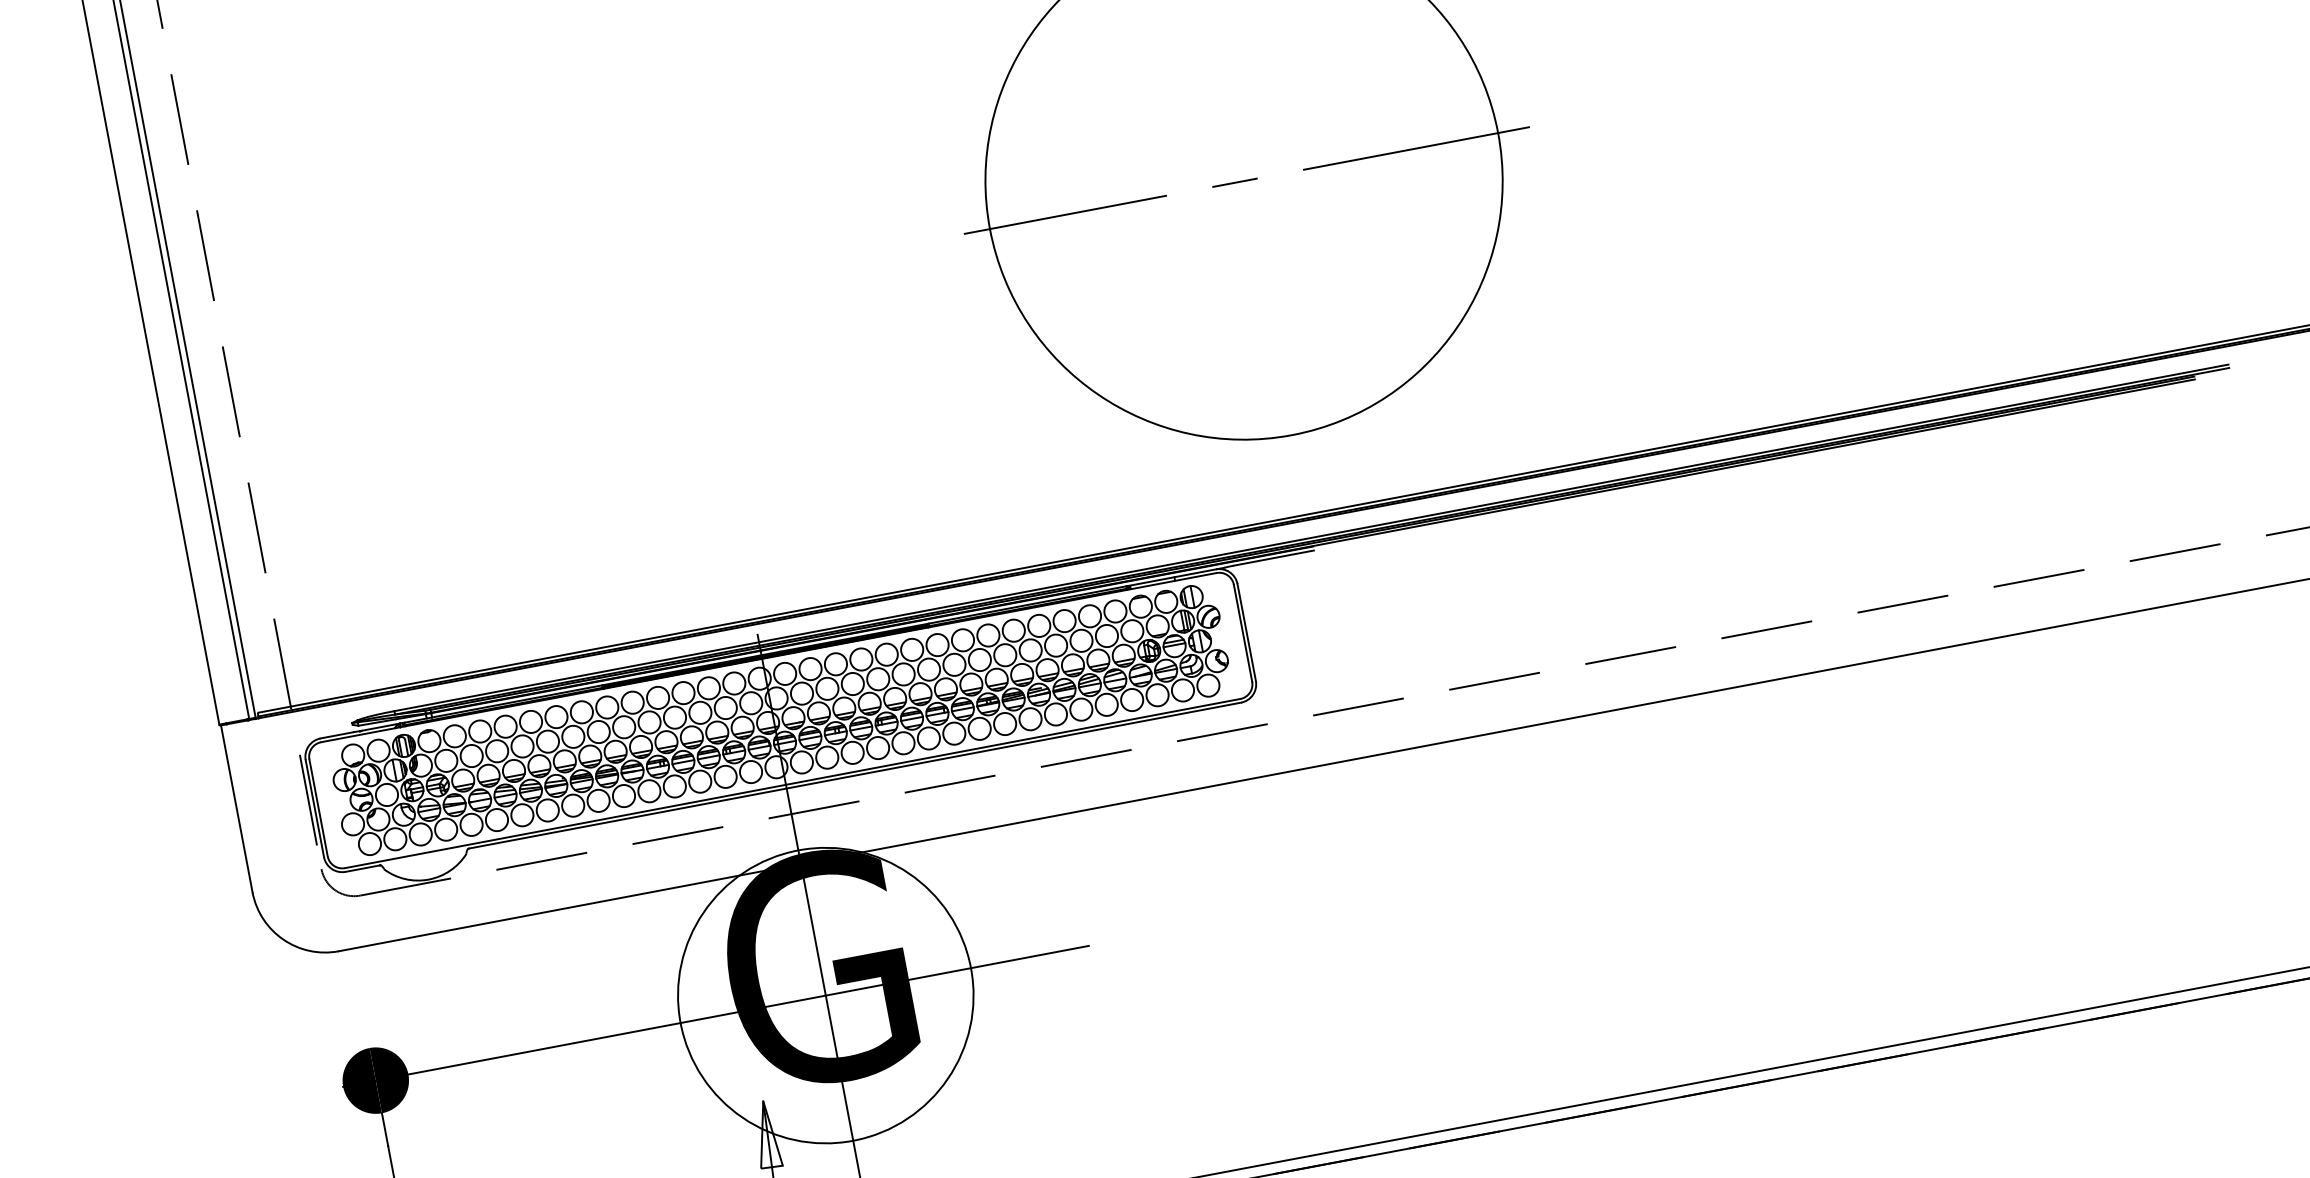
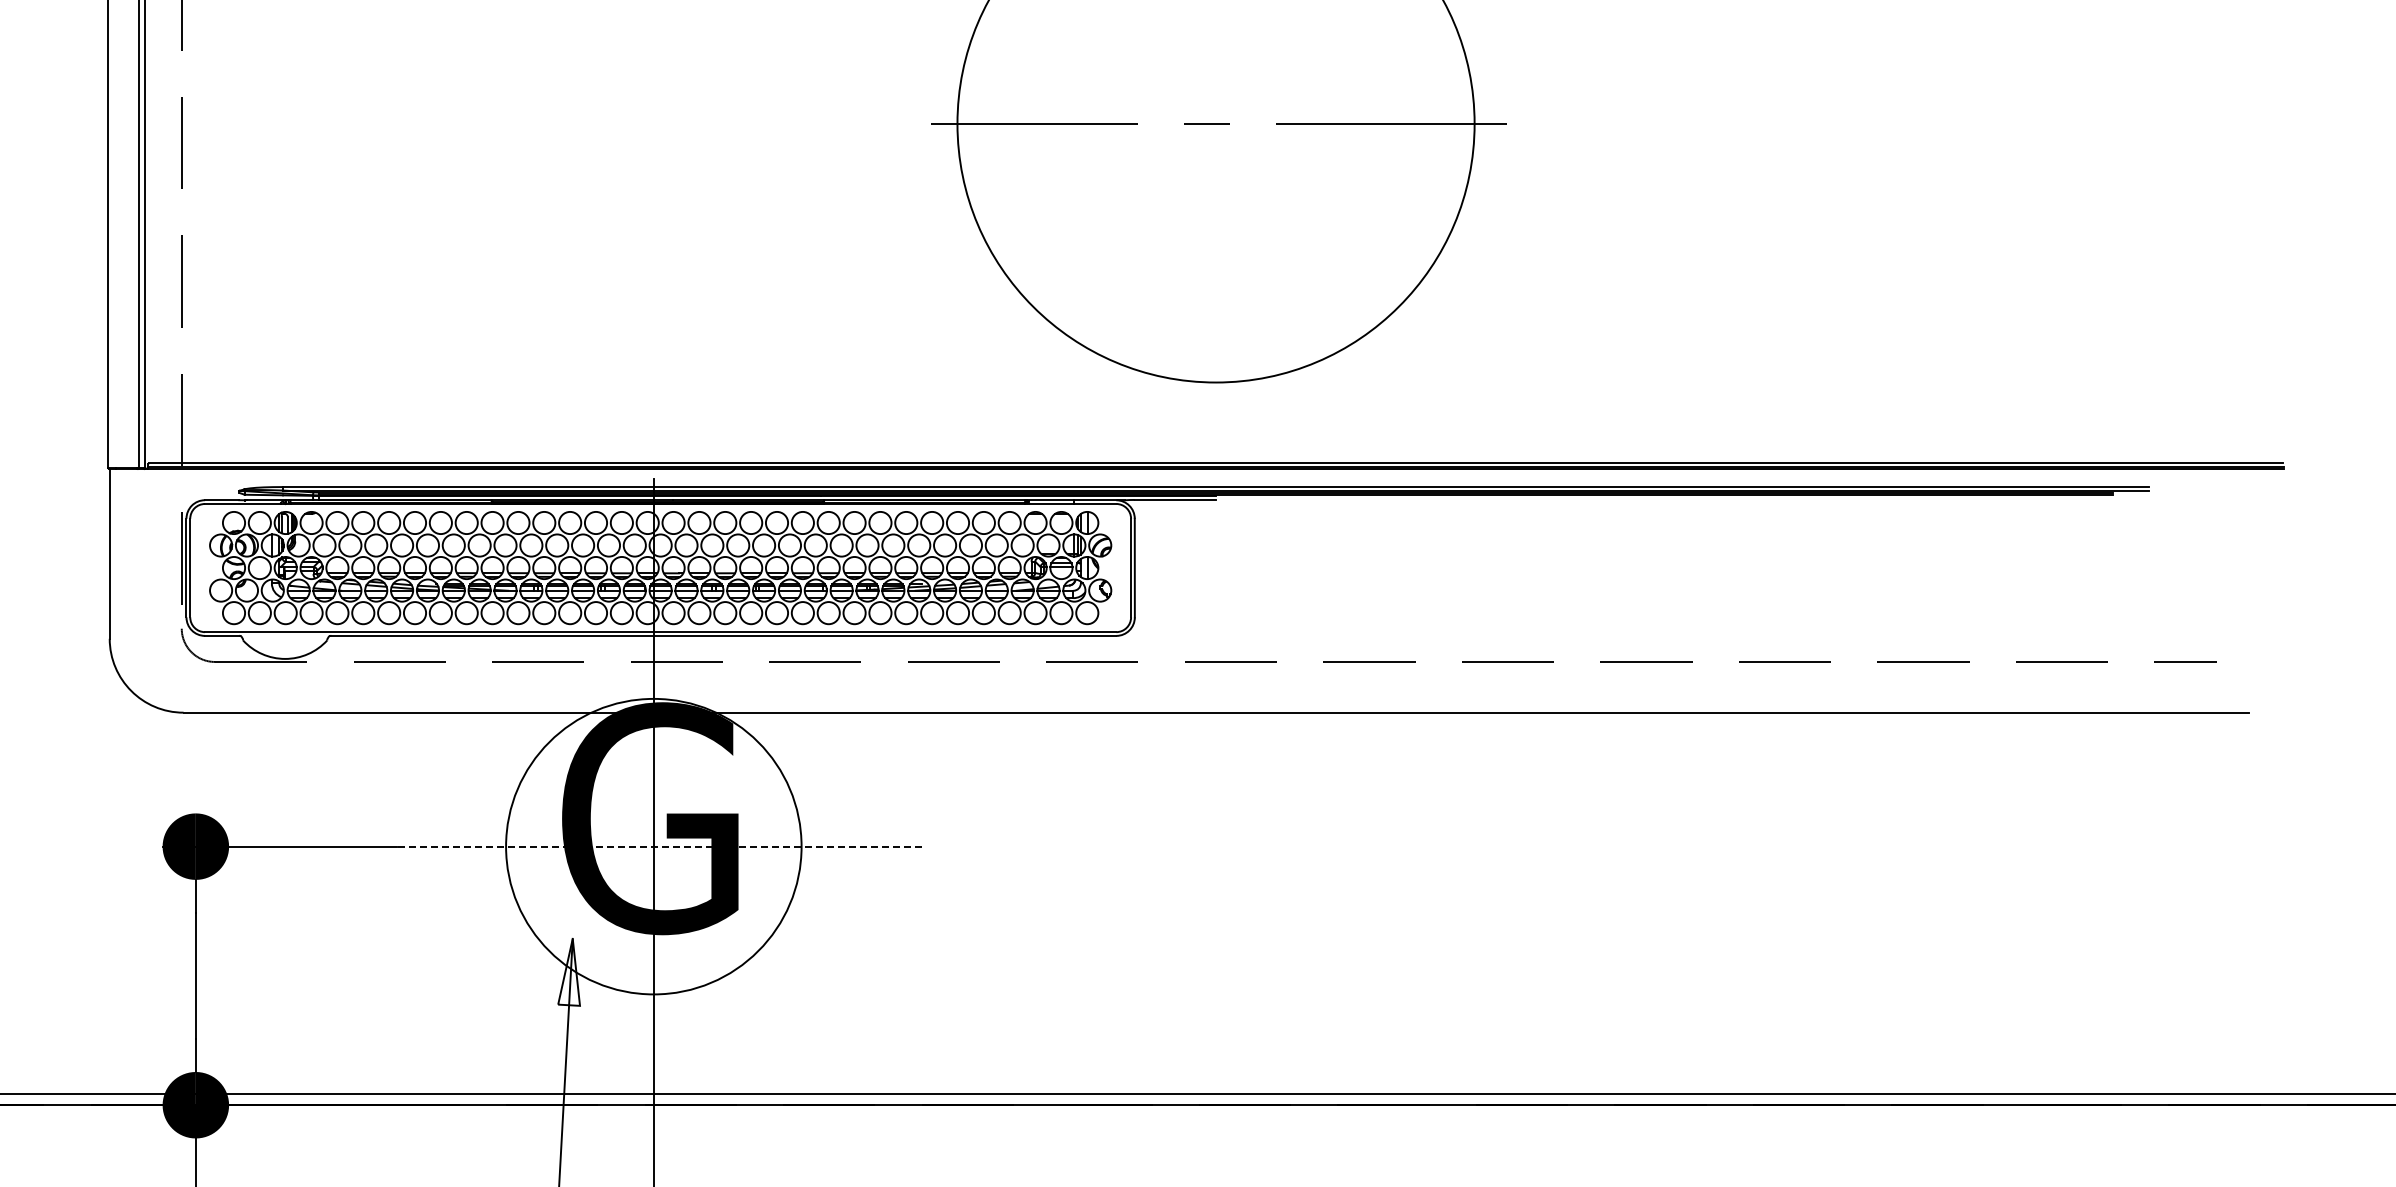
line: (831, 994) -> (659, 846), solid -> dashed

